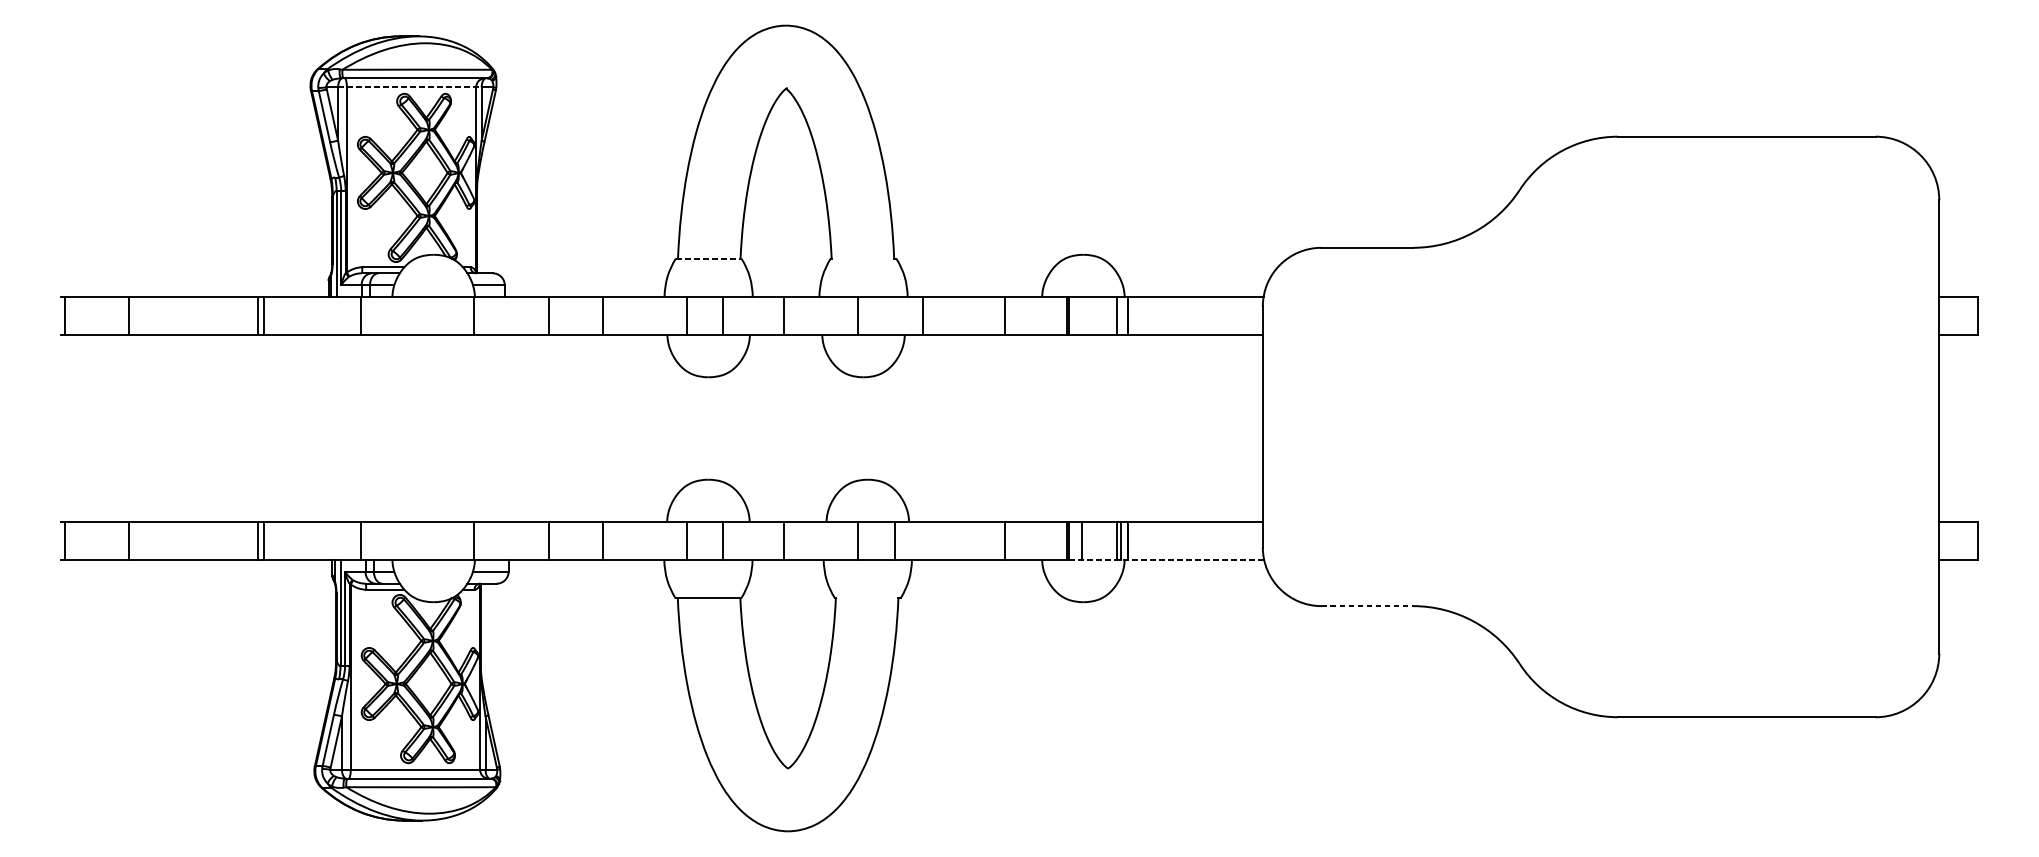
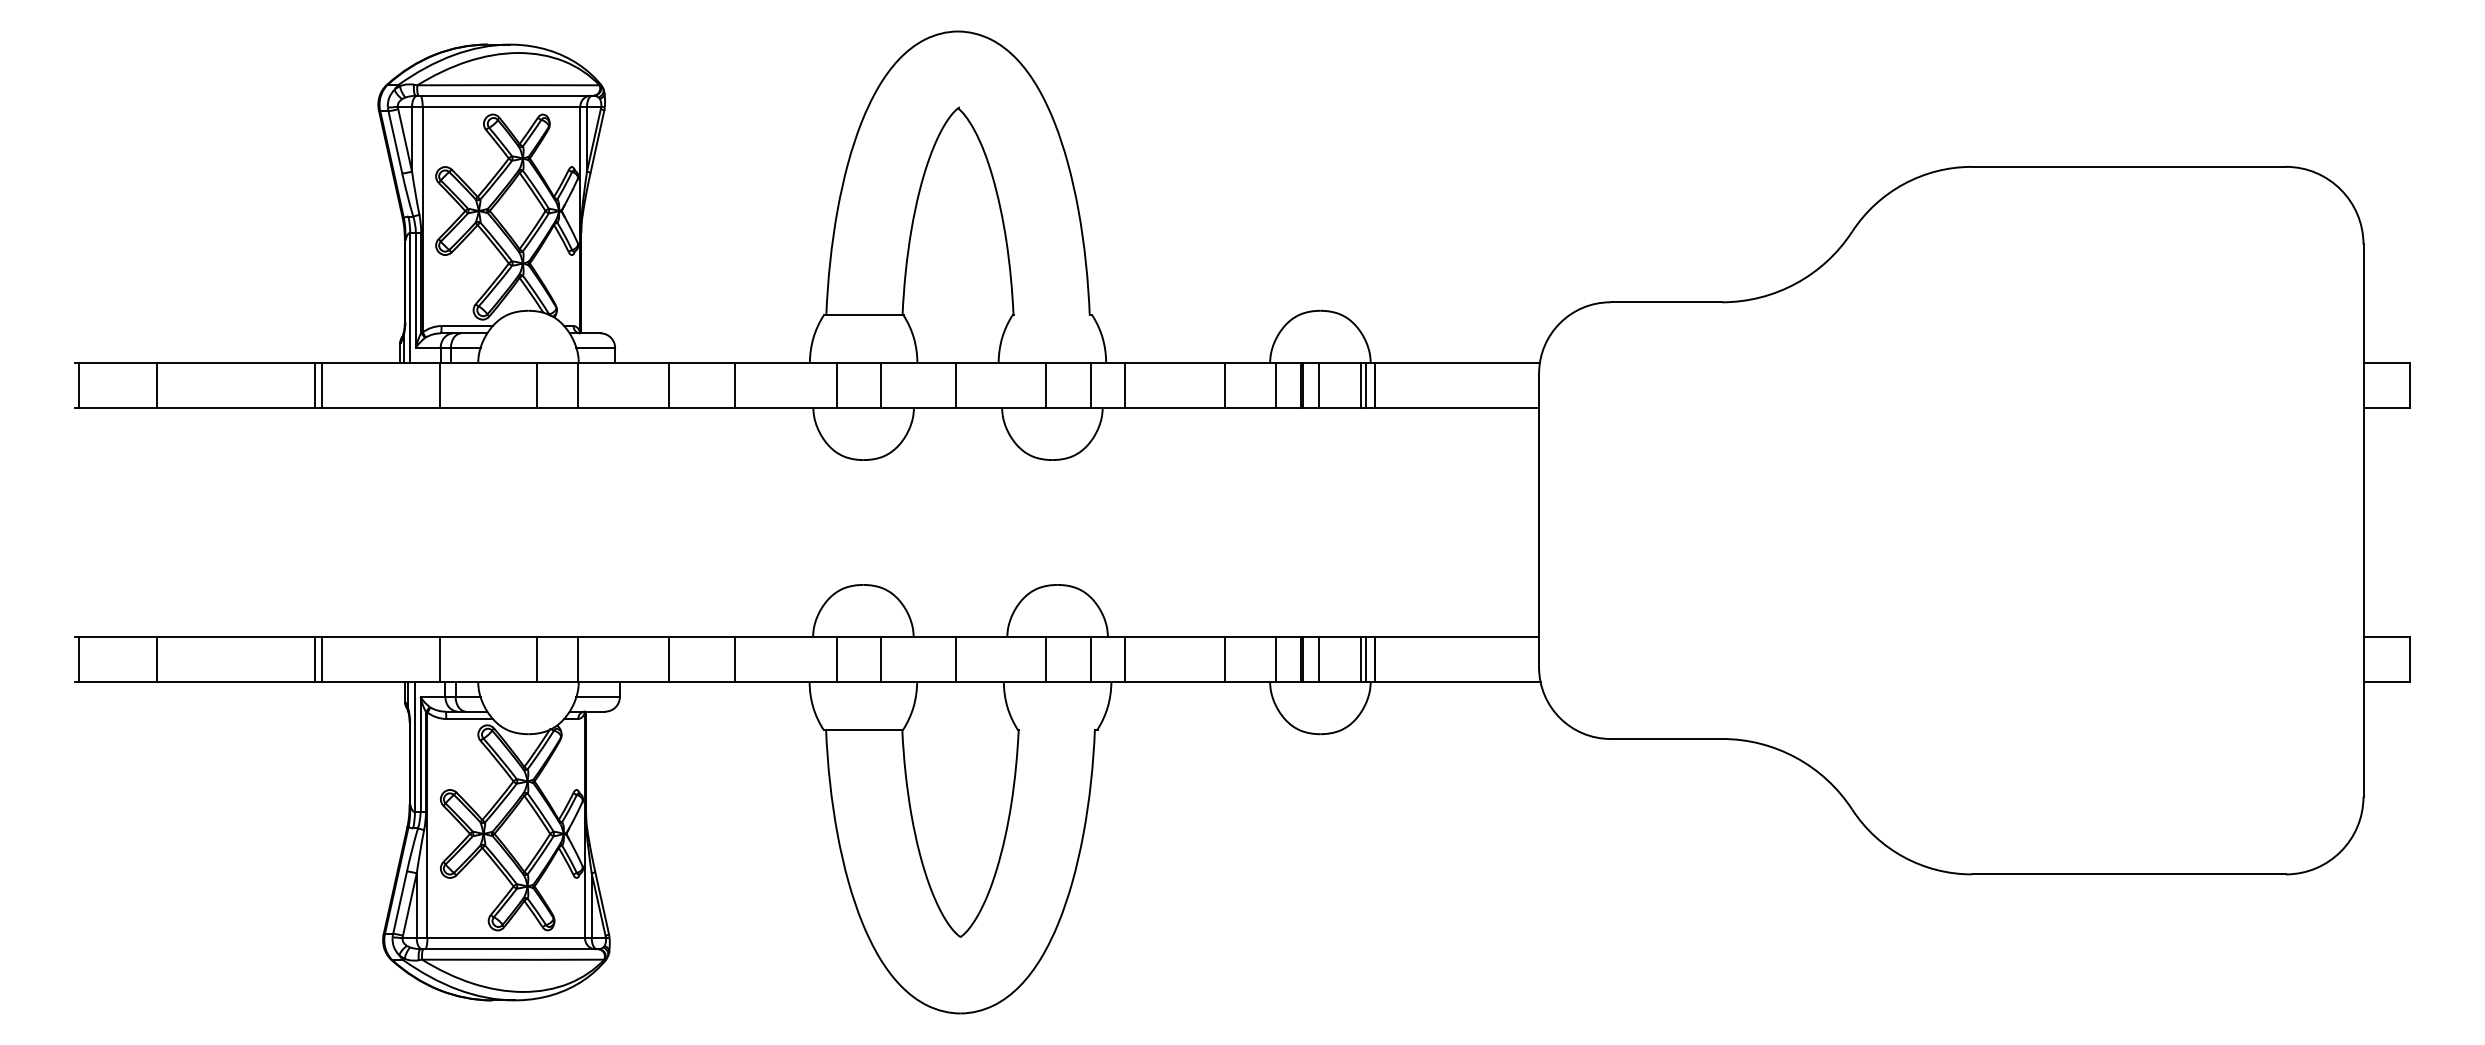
line: (410, 87) -> (500, 106), dashed -> solid
line: (708, 258) -> (863, 315), dashed -> solid
line: (440, 316) -> (536, 385), added
line: (895, 316) -> (1091, 385), added
line: (1046, 316) -> (1275, 385), added
line: (1081, 316) -> (1318, 385), added
line: (1121, 316) -> (1366, 385), added
line: (440, 540) -> (536, 659), added
line: (923, 540) -> (1125, 659), added
line: (1046, 540) -> (1275, 659), added
line: (1165, 559) -> (1420, 682), dashed -> solid
line: (1367, 605) -> (1666, 738), dashed -> solid

